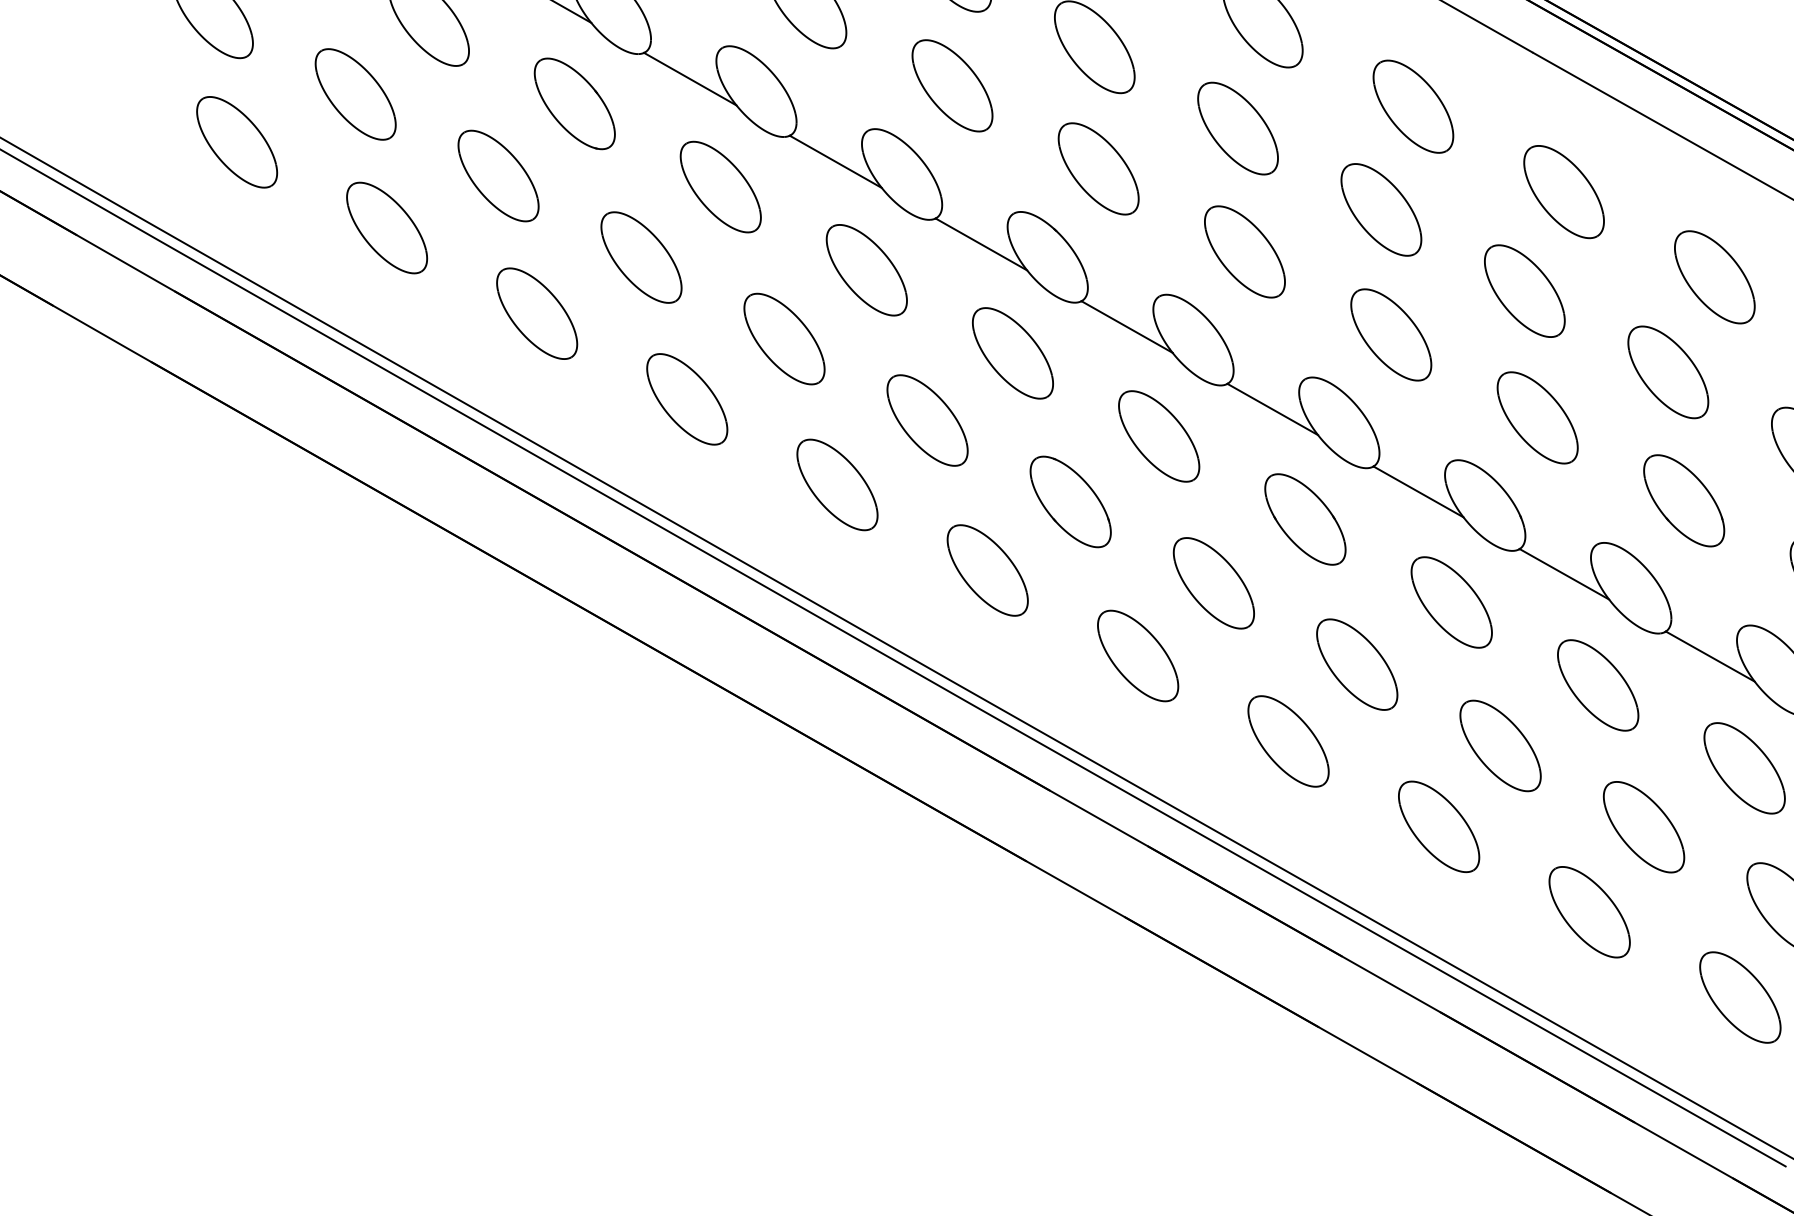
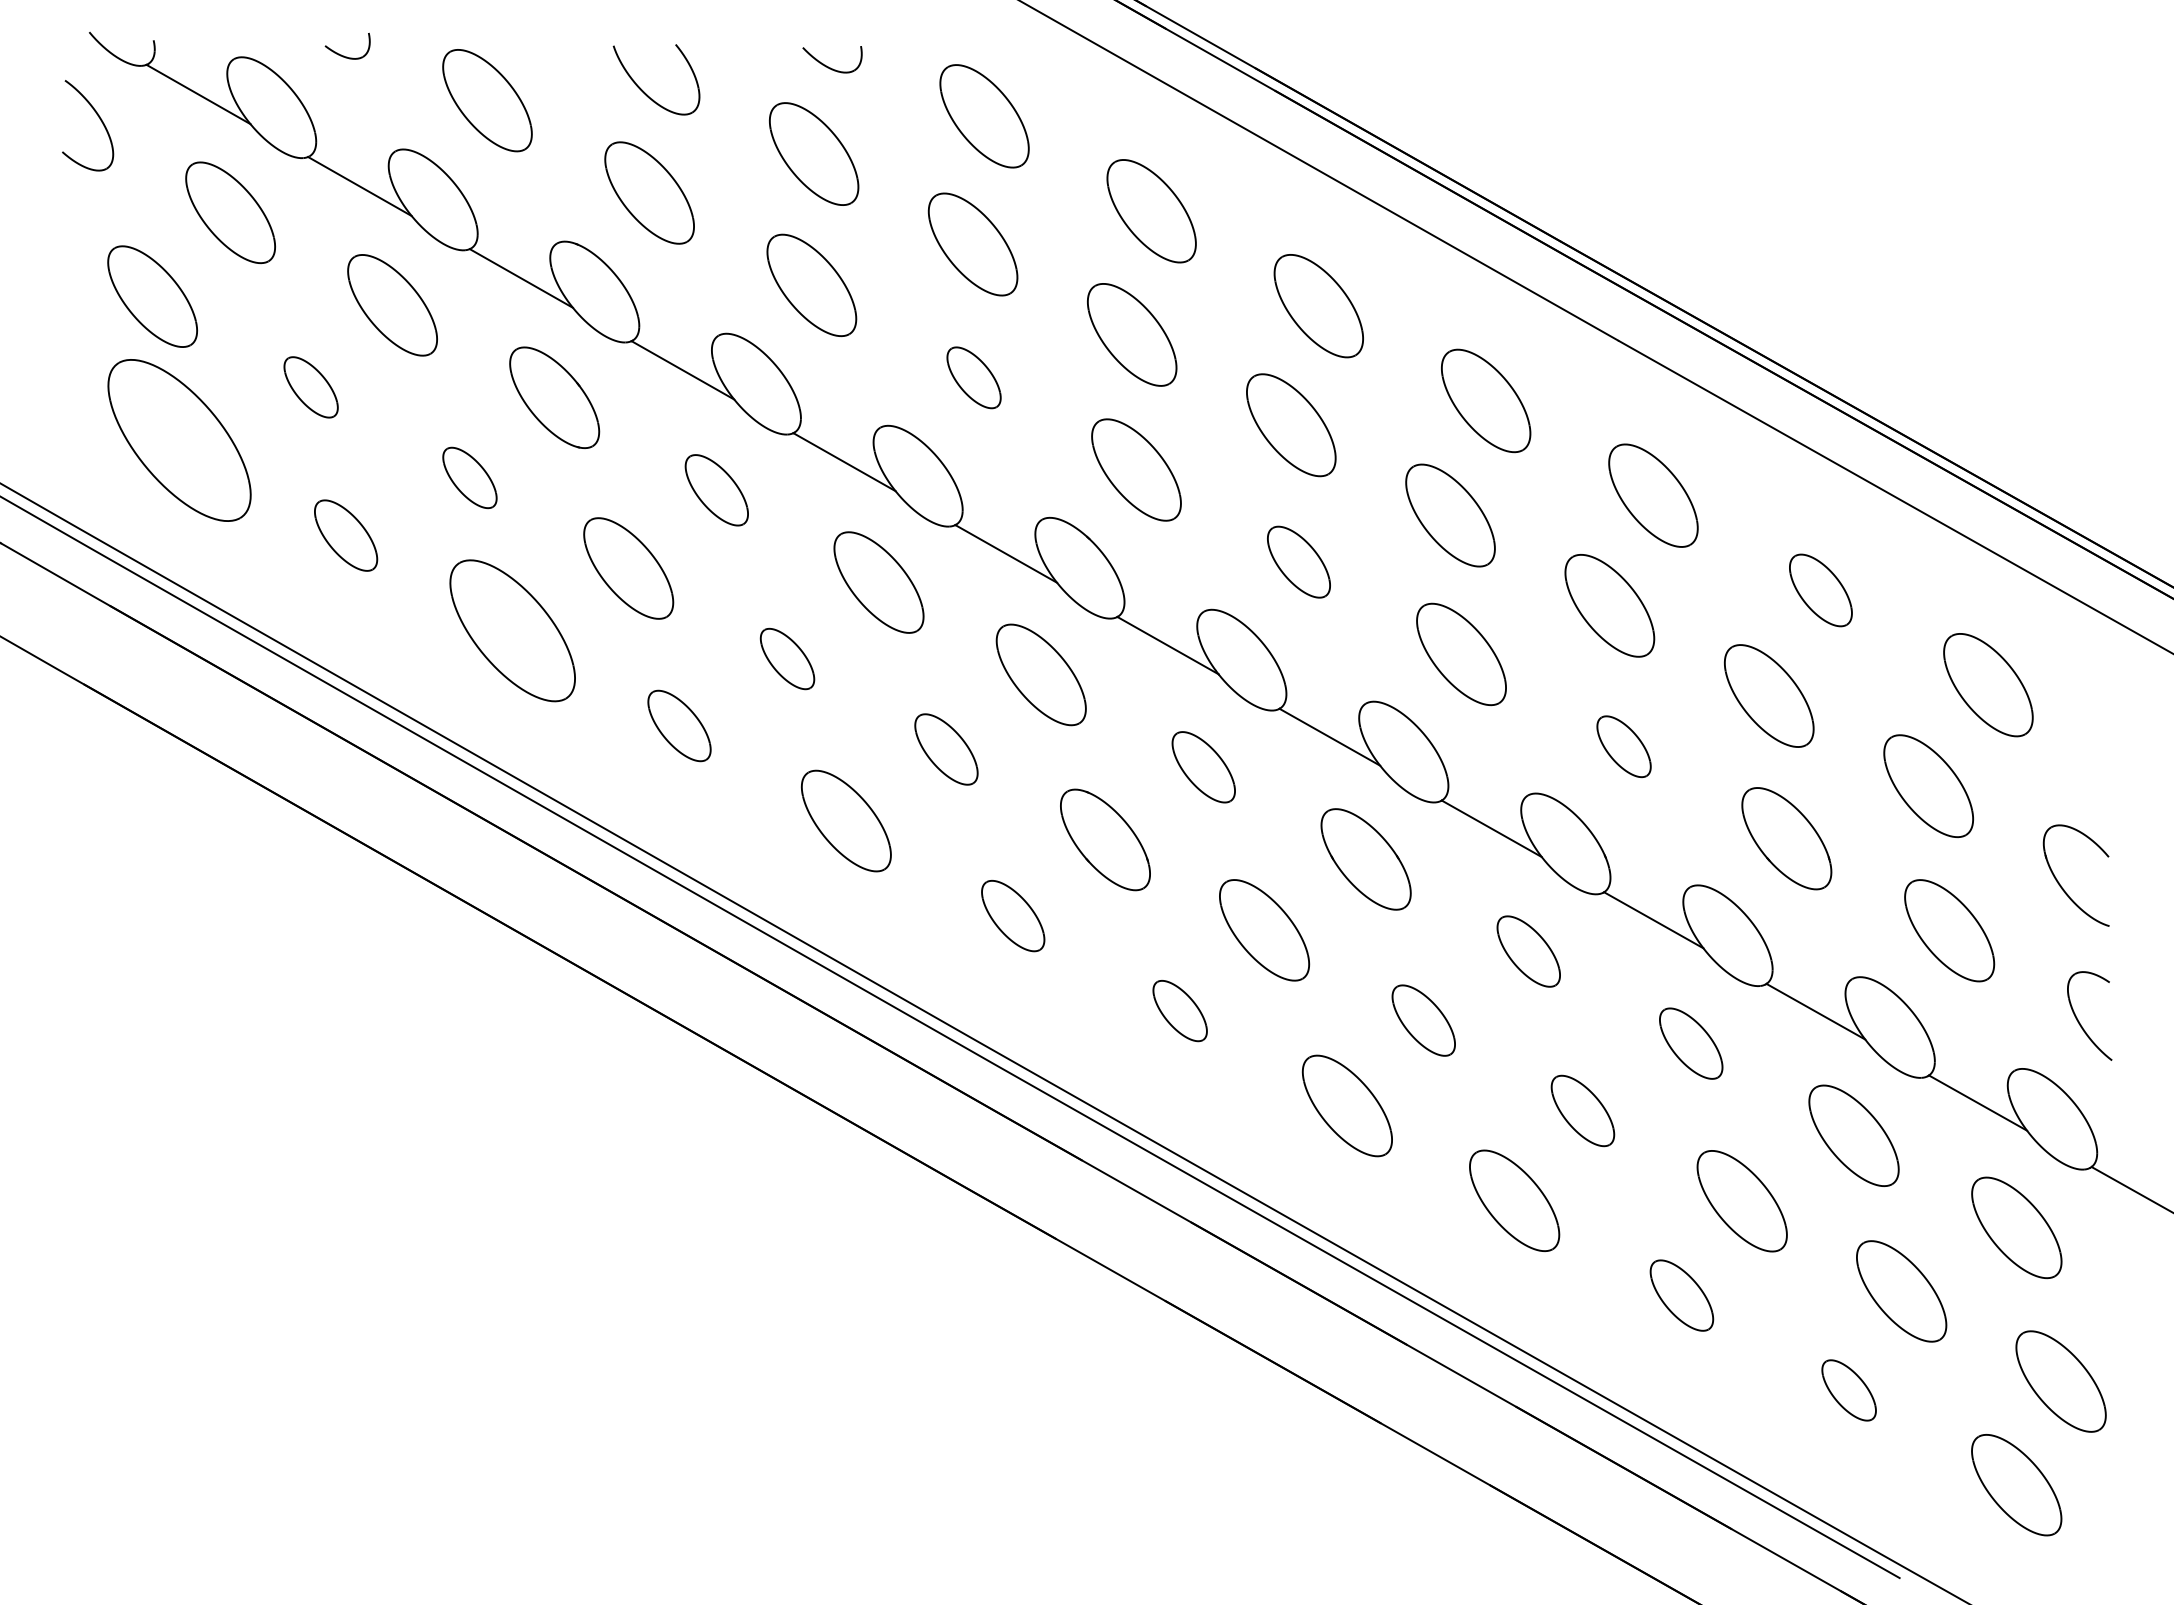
part: (951, 85) -> (973, 377), size x0.6
part: (355, 94) -> (310, 387), size x0.6
part: (237, 142) -> (179, 440), size x1.6
part: (498, 175) -> (469, 477), size x0.6
part: (720, 187) -> (716, 490), size x0.7
part: (386, 227) -> (345, 535), size x0.7
part: (1244, 251) -> (1298, 561), size x0.7
part: (1714, 277) -> (1820, 590), size x0.7
part: (536, 313) -> (512, 630), size x1.4
part: (784, 338) -> (787, 658), size x0.6
part: (687, 398) -> (679, 725), size x0.7
part: (1537, 417) -> (1623, 746), size x0.6
part: (927, 420) -> (946, 749), size x0.7
part: (1158, 436) -> (1203, 767), size x0.7
part: (987, 569) -> (1012, 915), size x0.7
part: (1451, 602) -> (1528, 951), size x0.7
part: (1137, 655) -> (1179, 1010), size x0.6
part: (1357, 664) -> (1423, 1020), size x0.7
part: (1597, 685) -> (1690, 1043), size x0.7
part: (1500, 745) -> (1582, 1110), size x0.7
part: (1589, 912) -> (1681, 1295), size x0.7
part: (1739, 997) -> (1848, 1390), size x0.6

